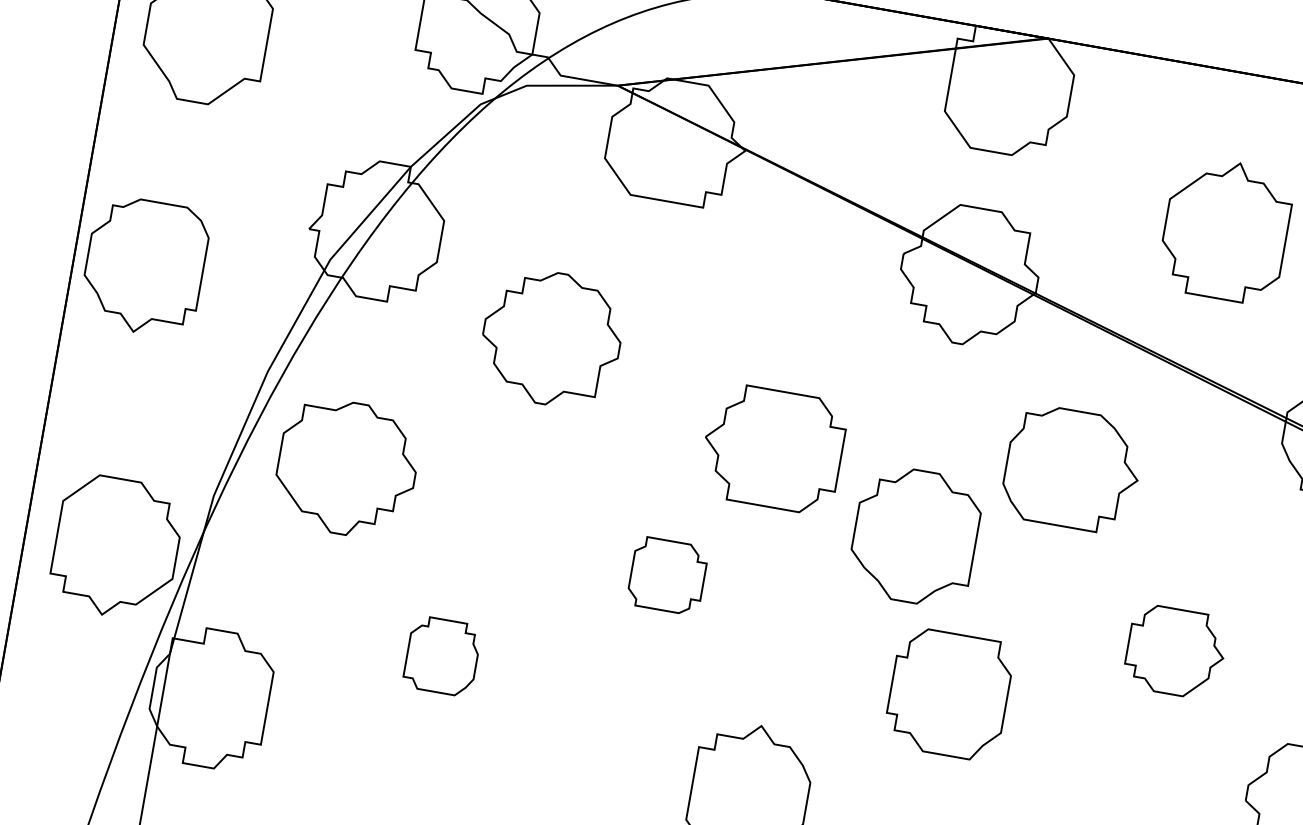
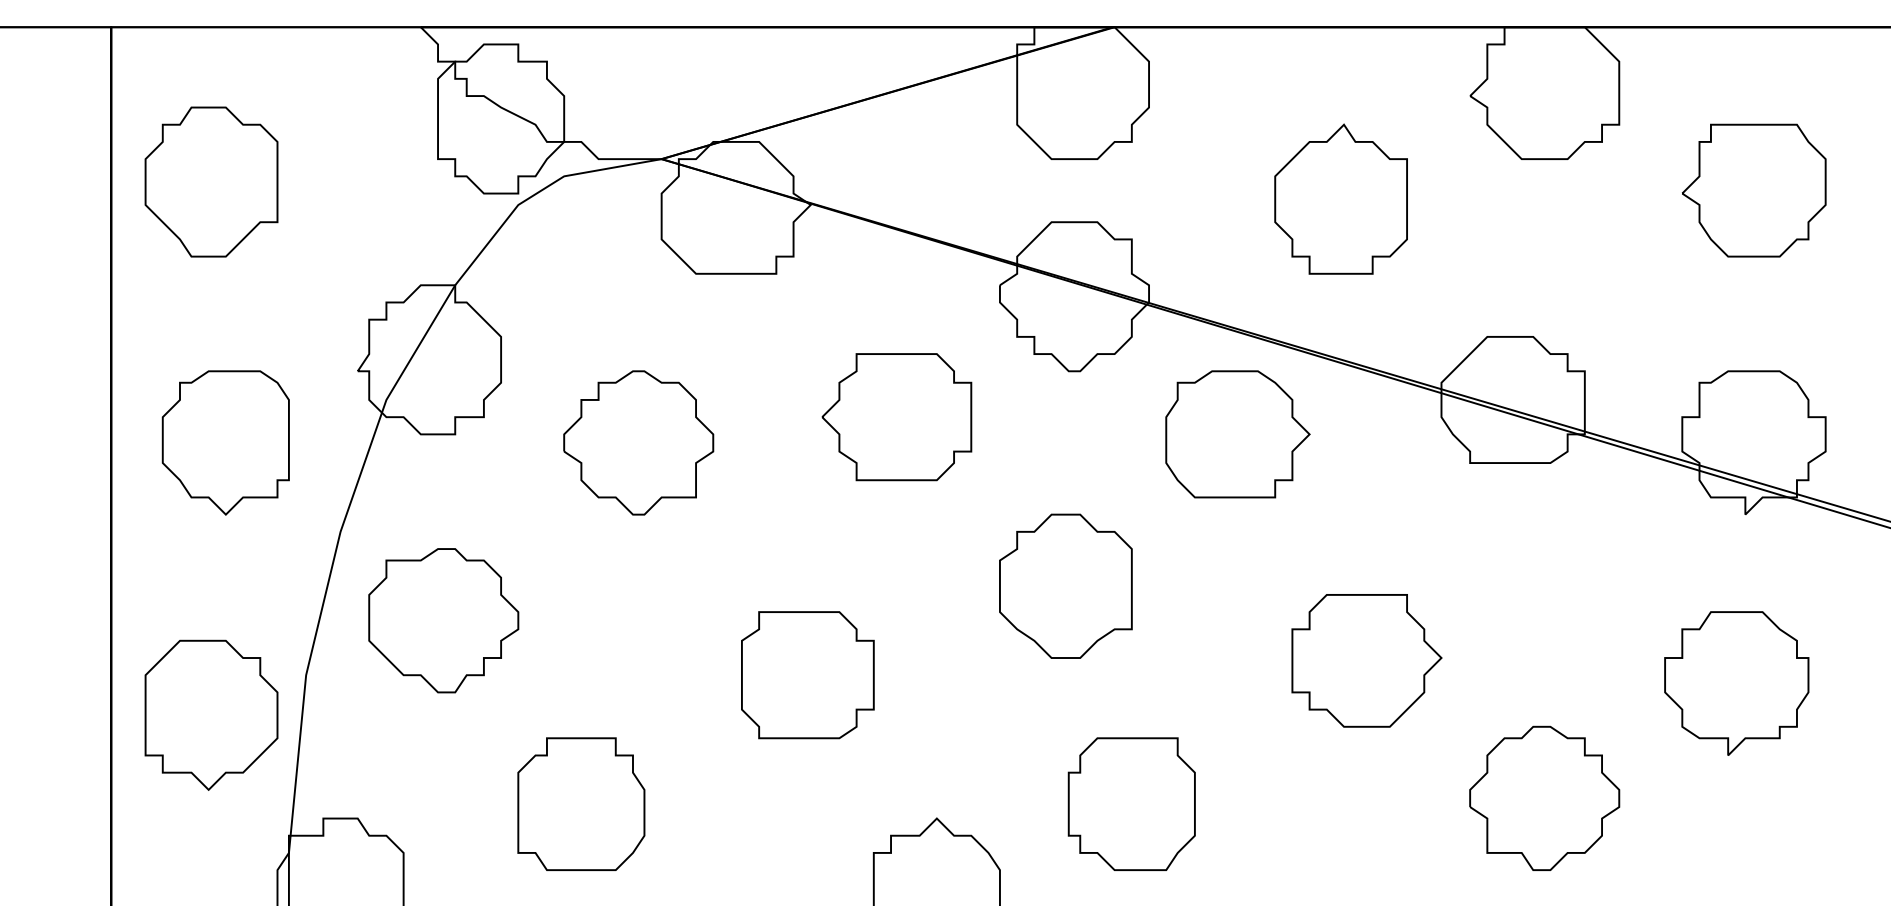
part: (144, 266) -> (225, 442), moved
part: (772, 449) -> (896, 417), moved
part: (1072, 469) -> (1237, 434), moved
part: (116, 546) -> (211, 714), moved
part: (667, 576) -> (807, 675), size x1.67
part: (1175, 651) -> (1366, 660), size x1.43
part: (442, 655) -> (581, 803), size x1.67
part: (948, 693) -> (1131, 803), moved

